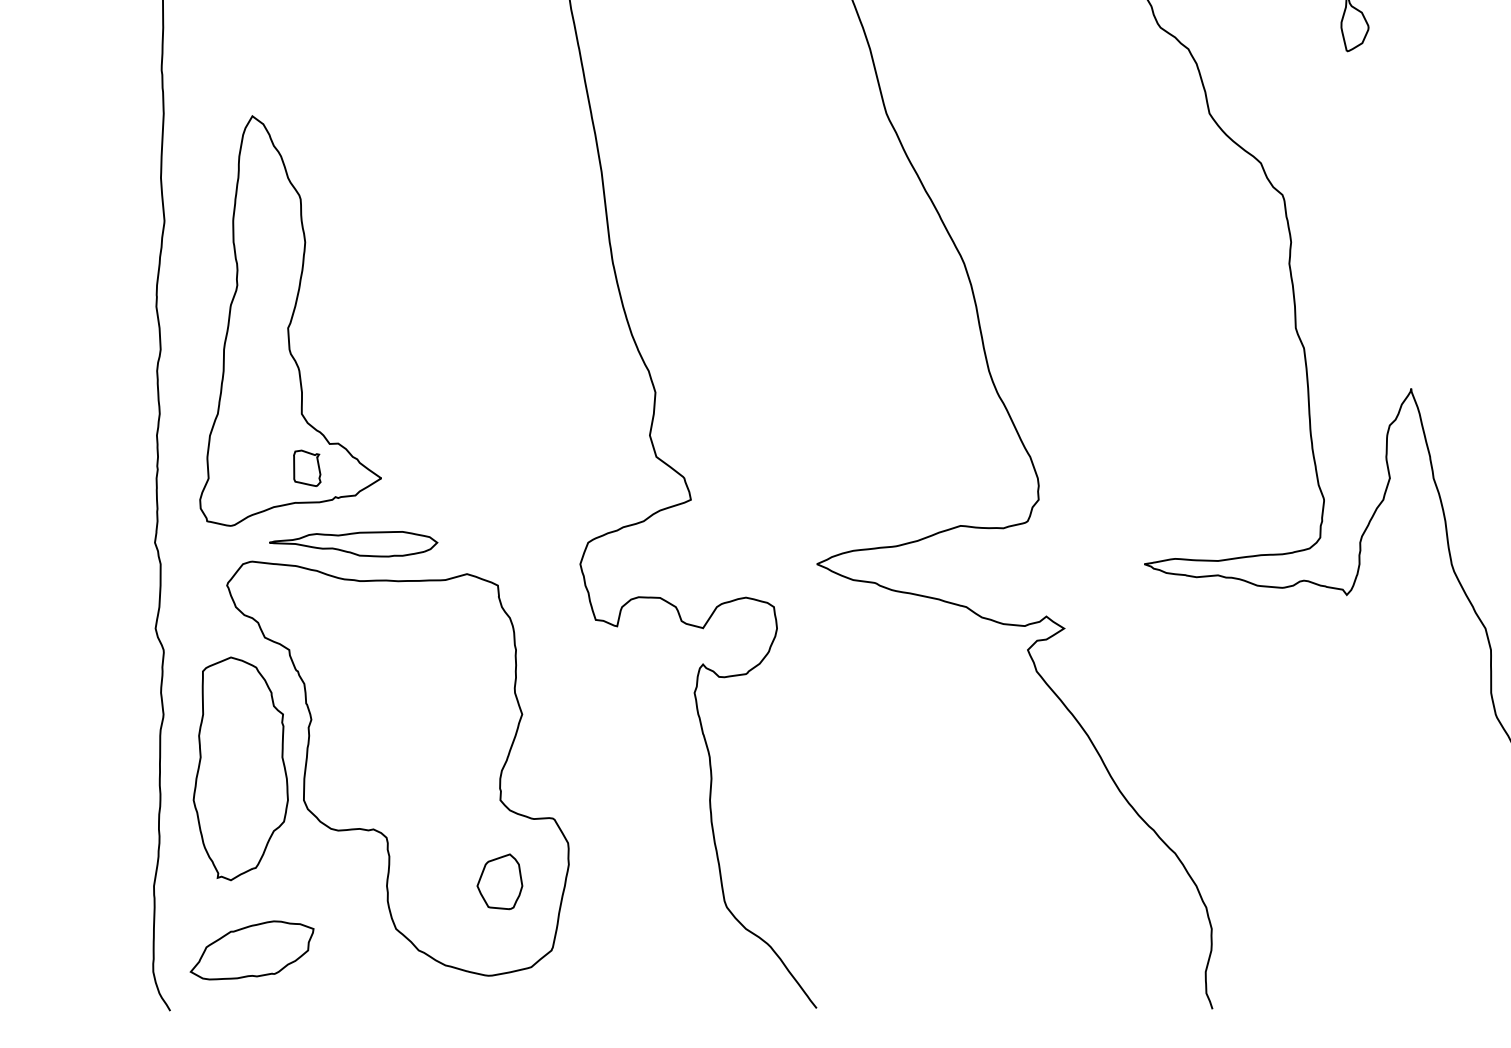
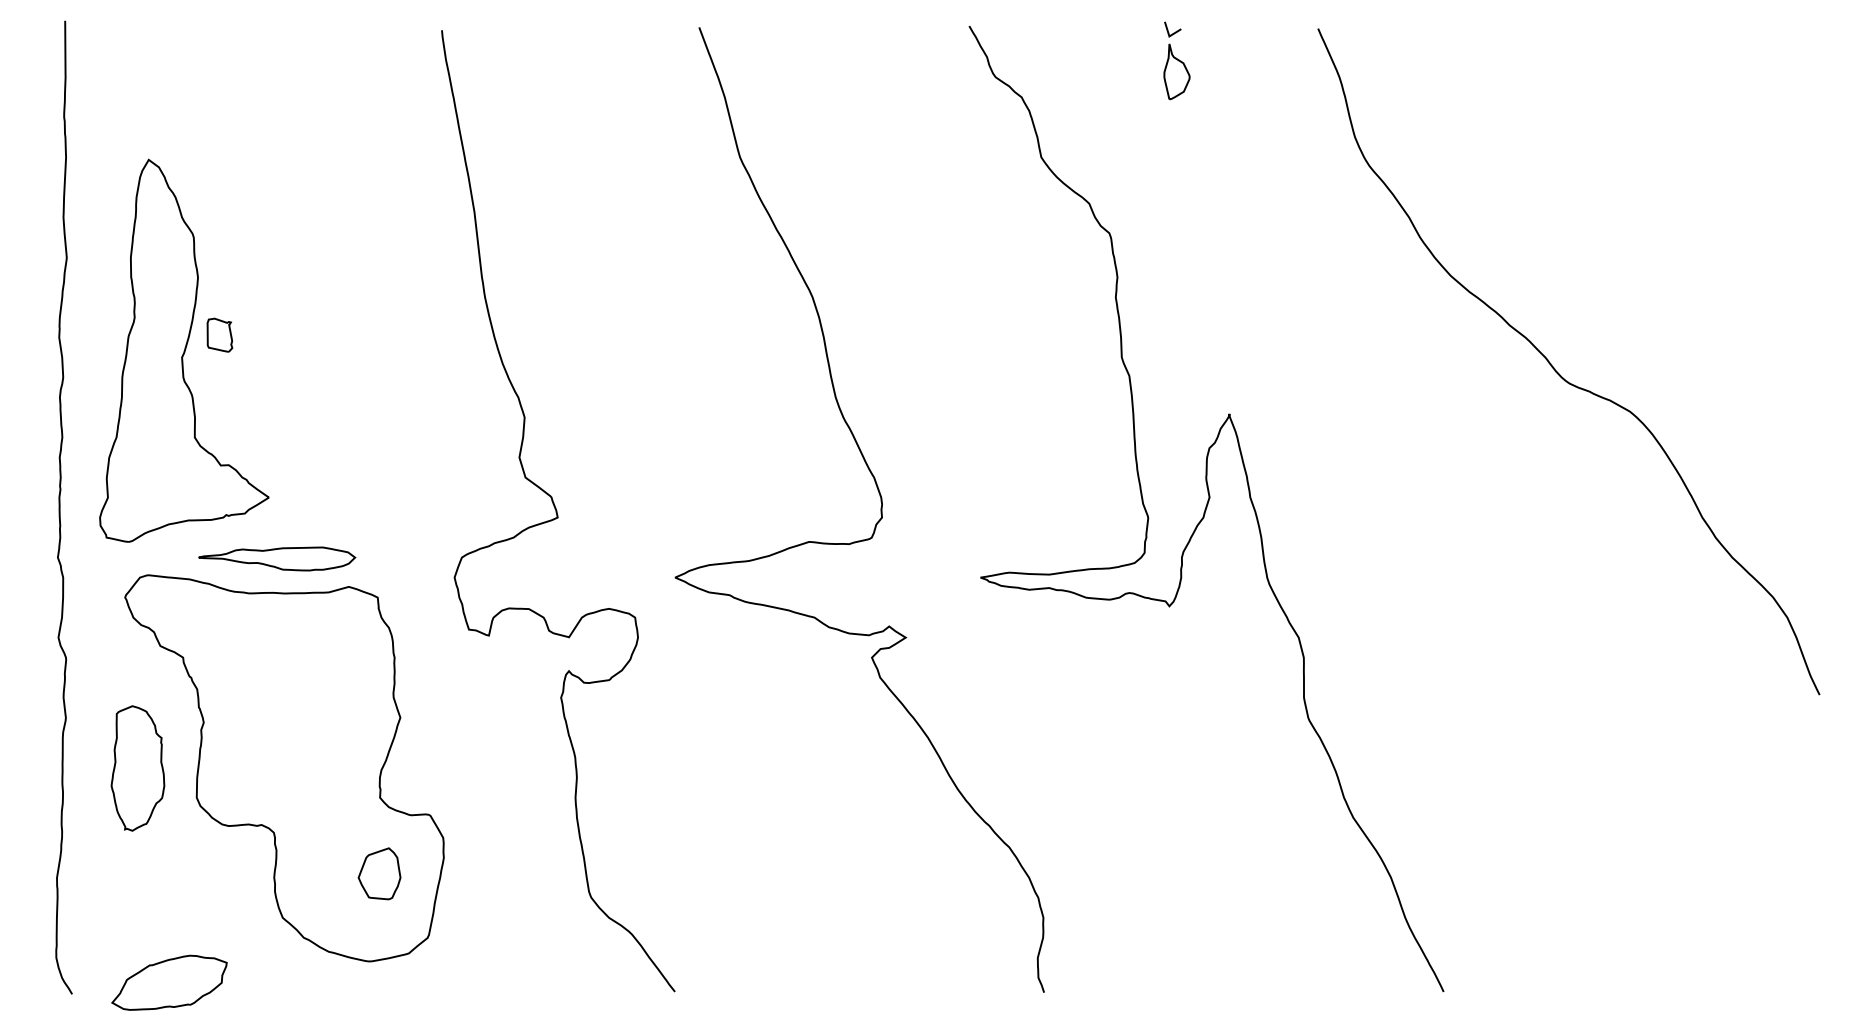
part: (306, 467) -> (219, 334), moved
part: (353, 543) -> (277, 558), moved
part: (240, 768) -> (137, 768), size x0.6
part: (252, 950) -> (169, 982), moved

